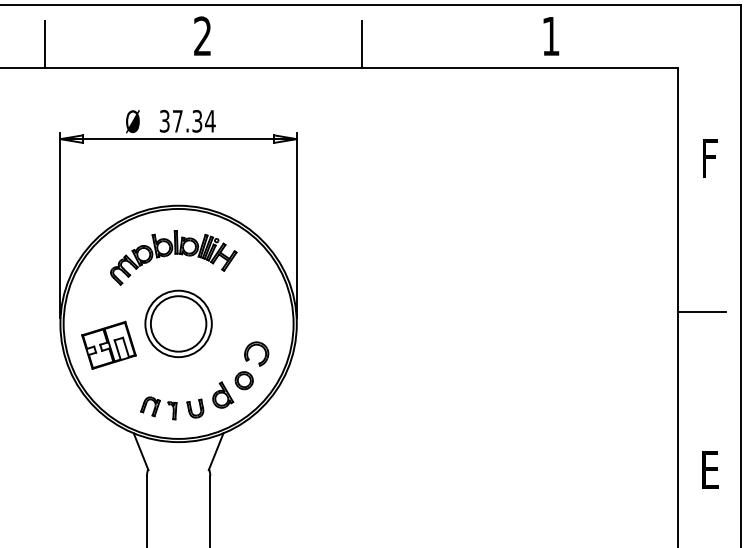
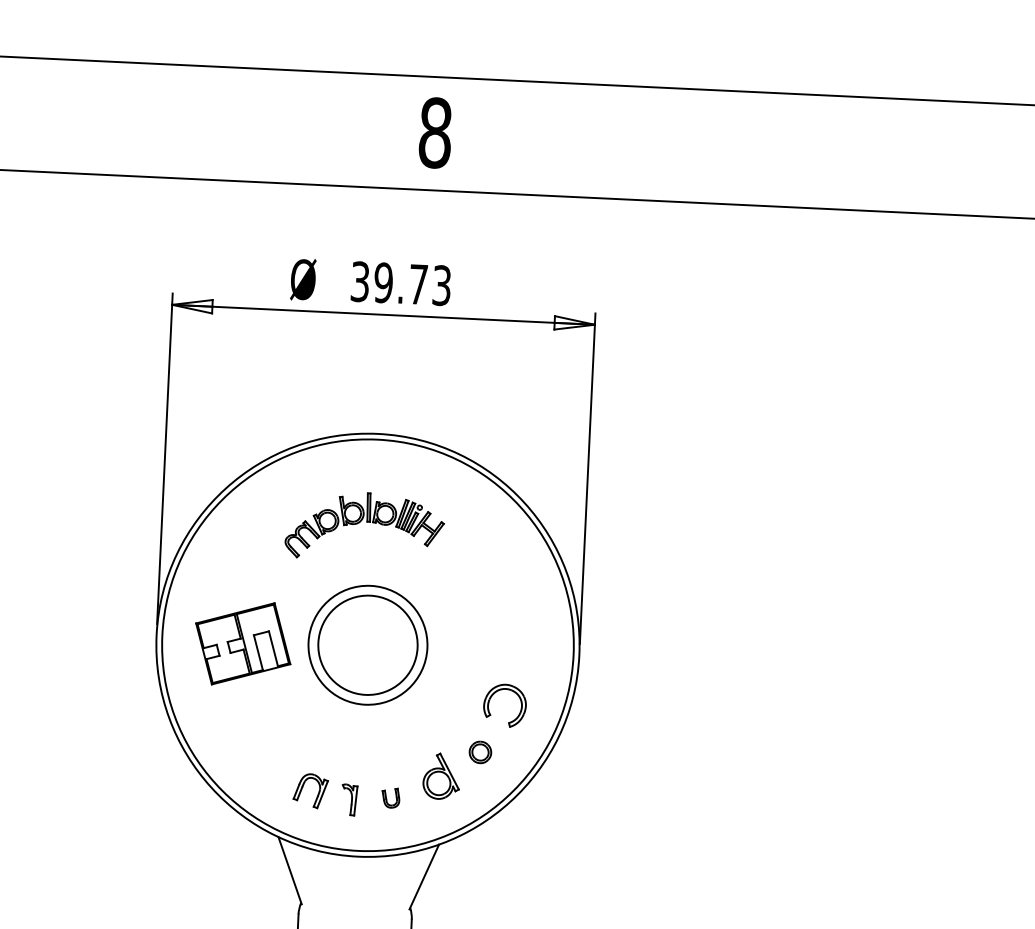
text: (202, 36) -> (434, 133), 2 -> 8
line: (44, 44) -> (151, 134), removed
line: (361, 44) -> (718, 160), removed
text: (193, 120) -> (411, 282), 37.34 -> 39.73
part: (173, 257) -> (364, 526), size x0.7
part: (108, 344) -> (242, 642), moved
part: (243, 380) -> (479, 751), size x0.7
part: (195, 408) -> (391, 797), size x0.6

